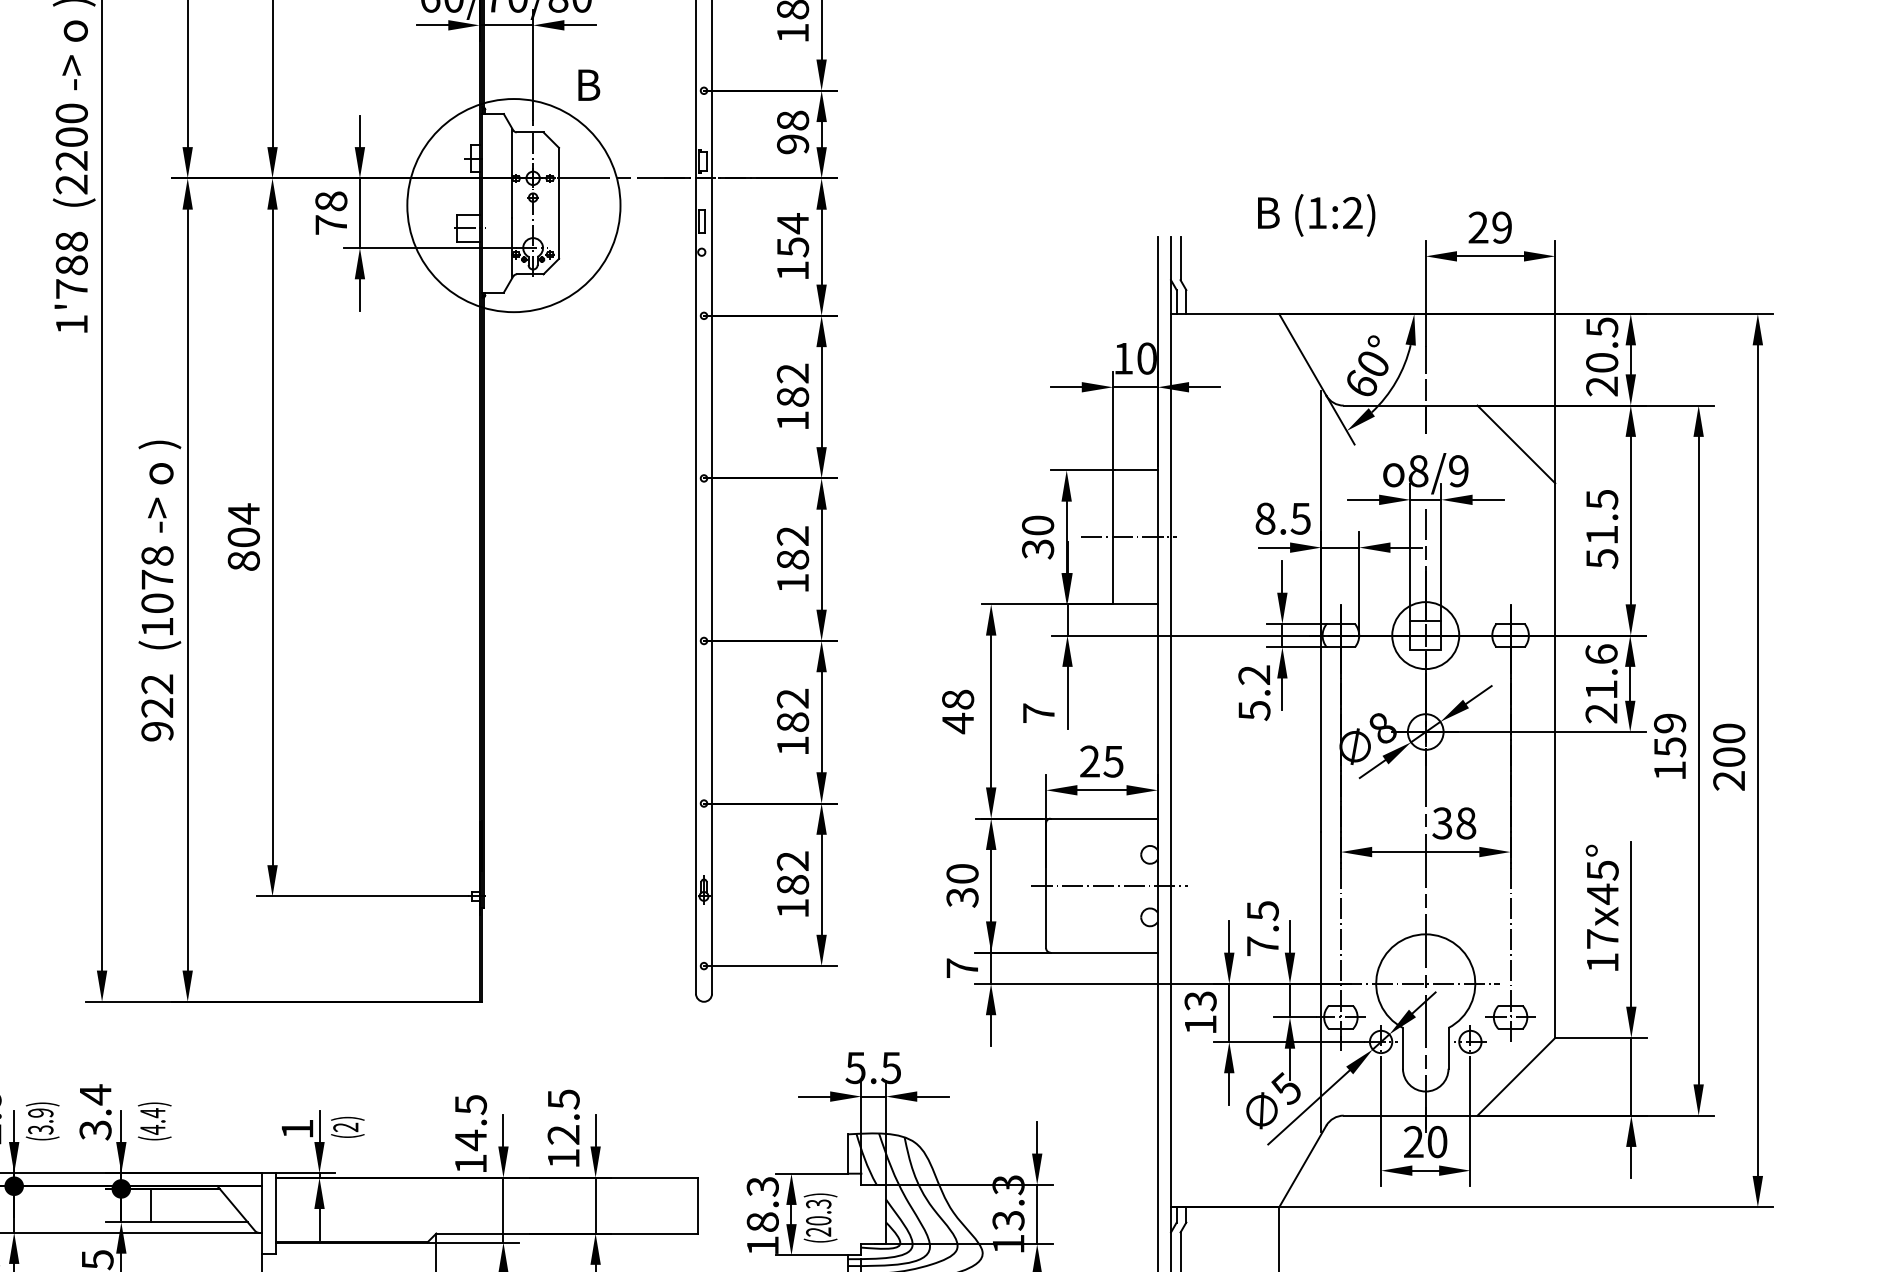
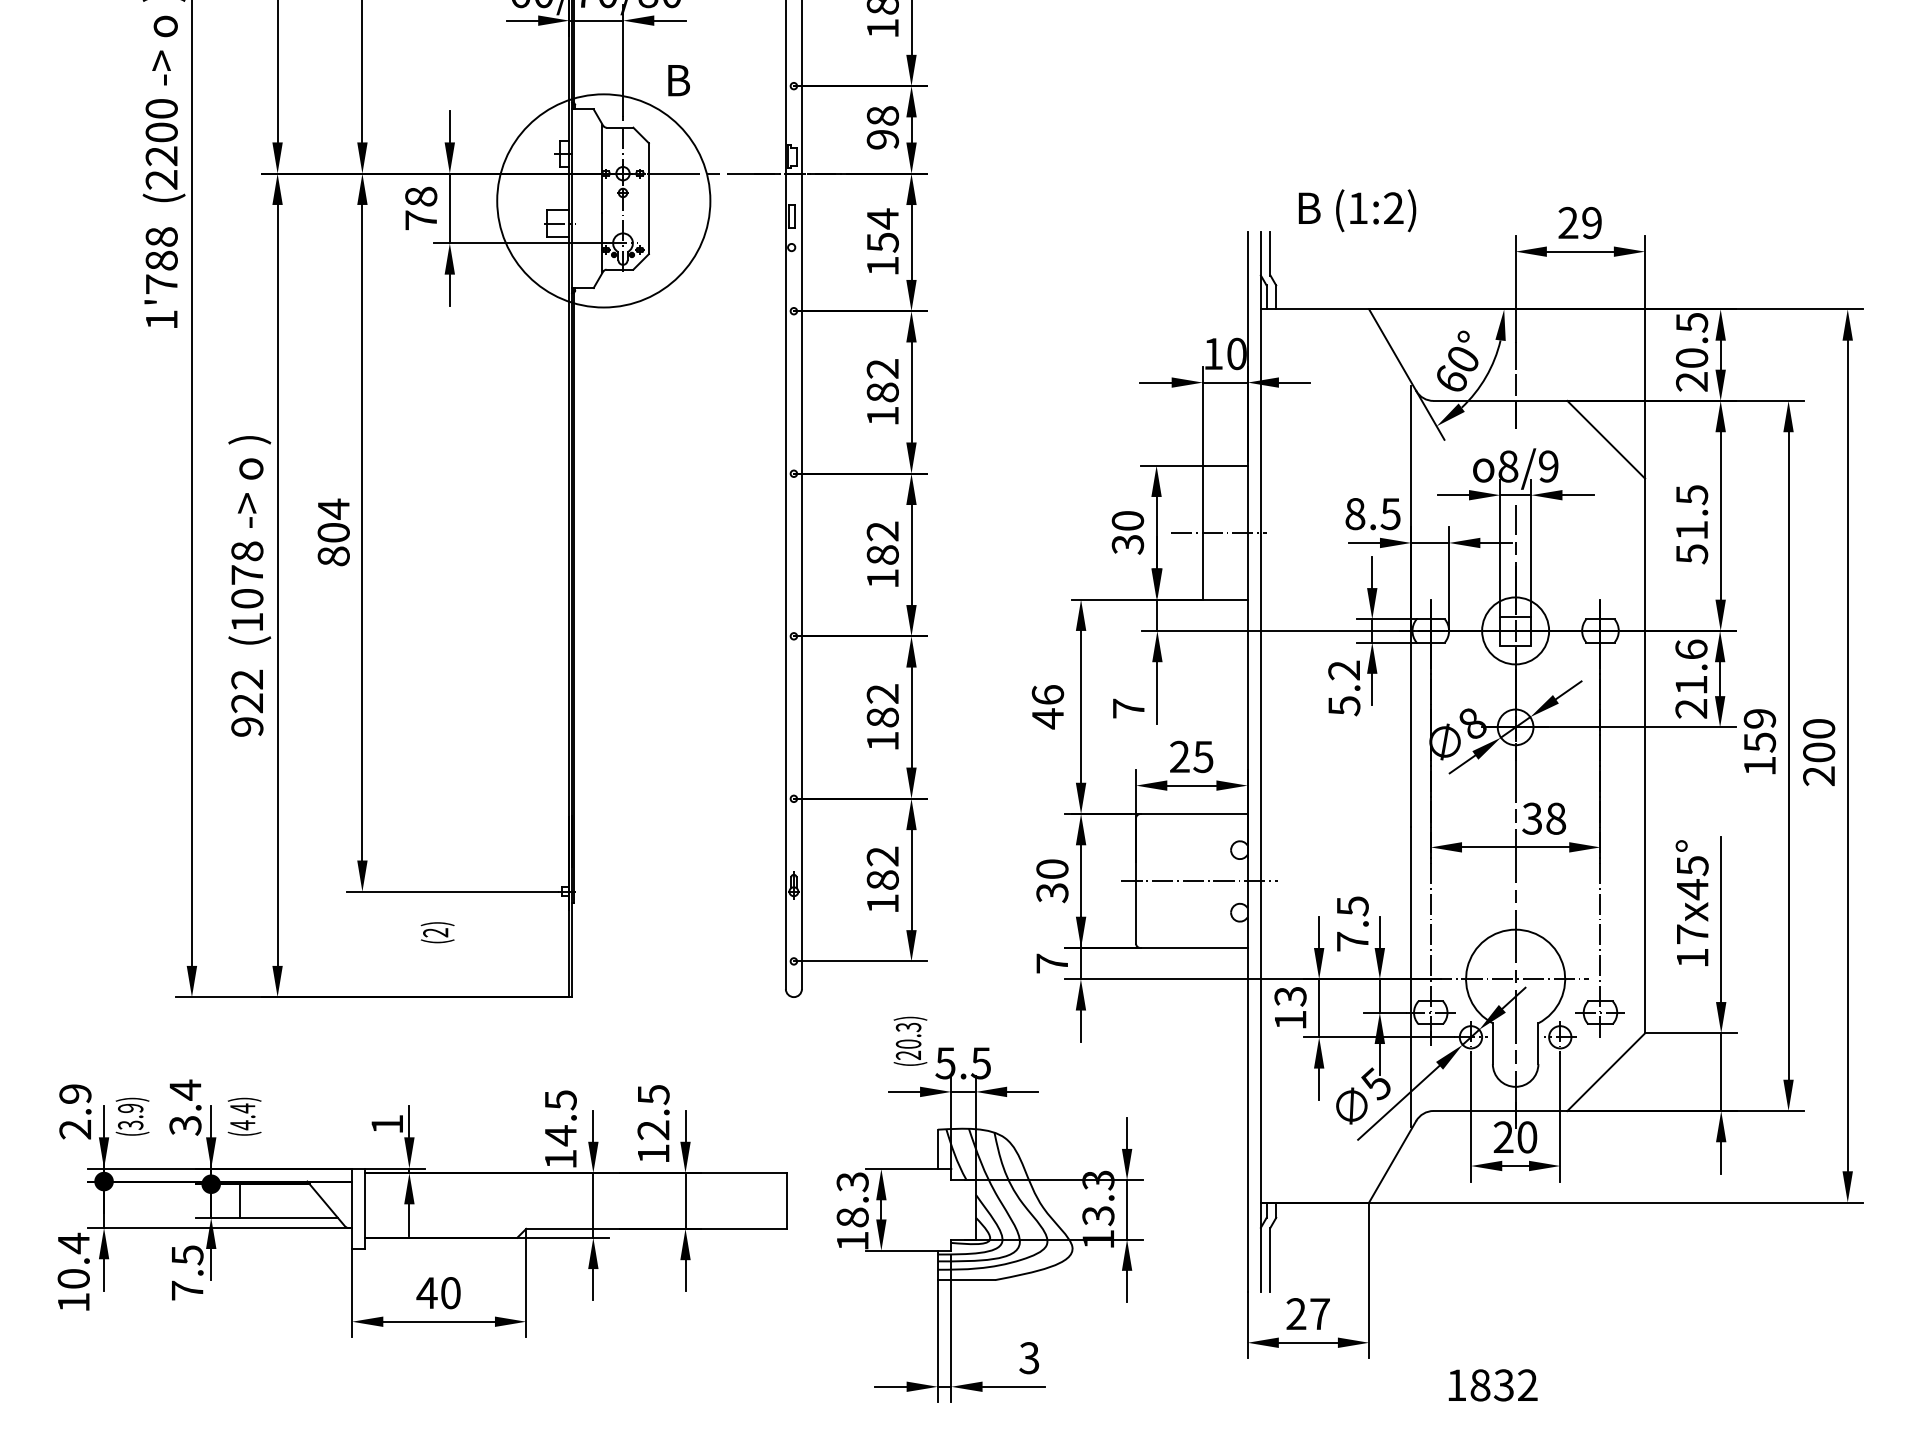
text: (1316, 215) -> (1357, 210), moved
text: (957, 699) -> (1047, 694), 48 -> 46
text: (347, 1127) -> (437, 932), moved
text: (820, 1217) -> (910, 1040), moved

